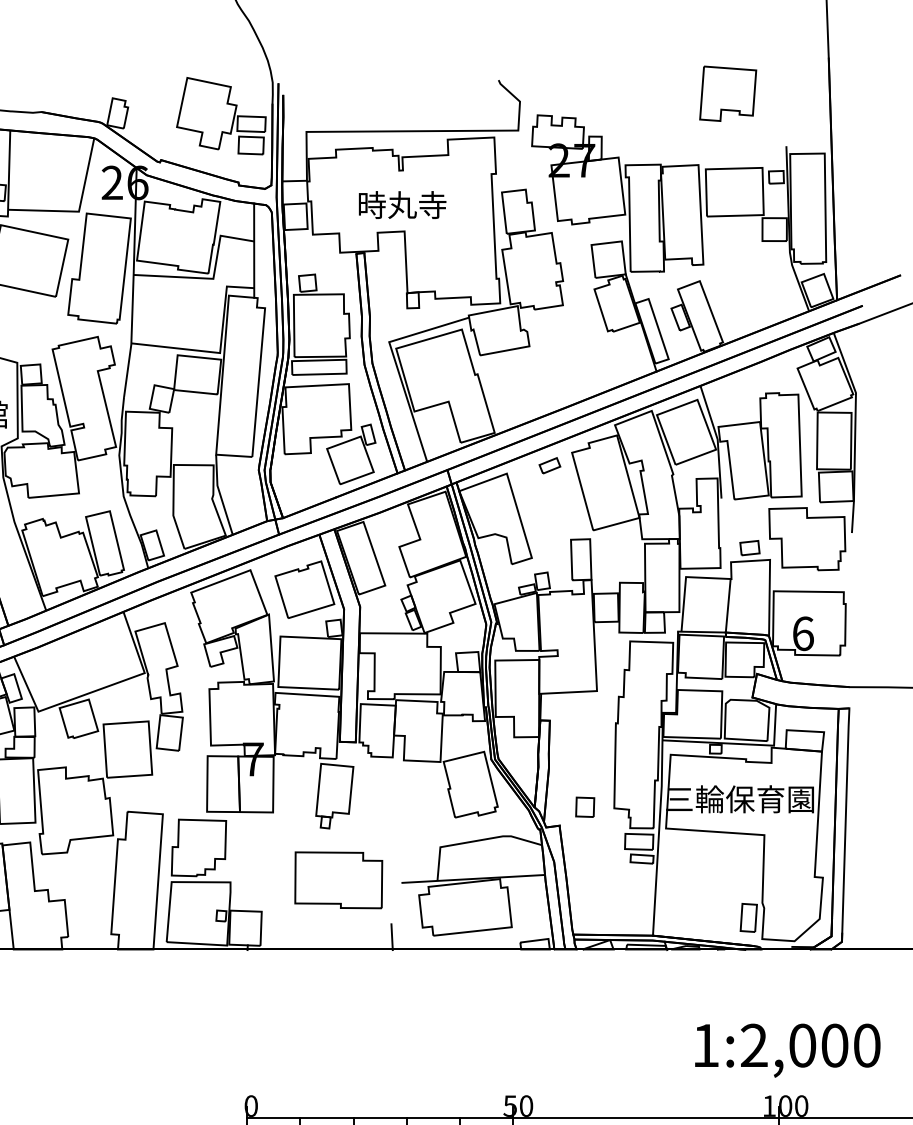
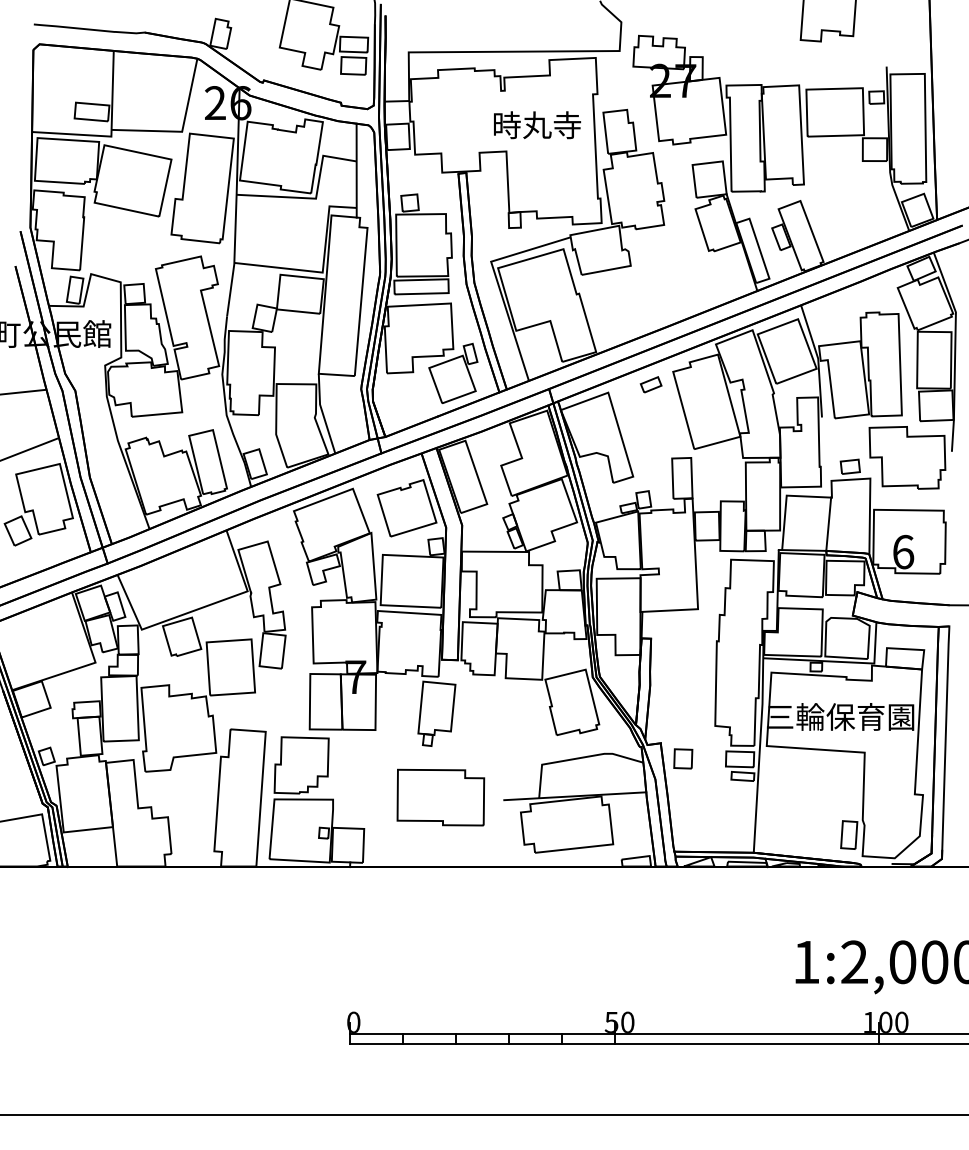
text: (402, 205) -> (537, 125), moved
part: (585, 806) -> (683, 758), moved
line: (391, 937) -> (493, 854), removed

